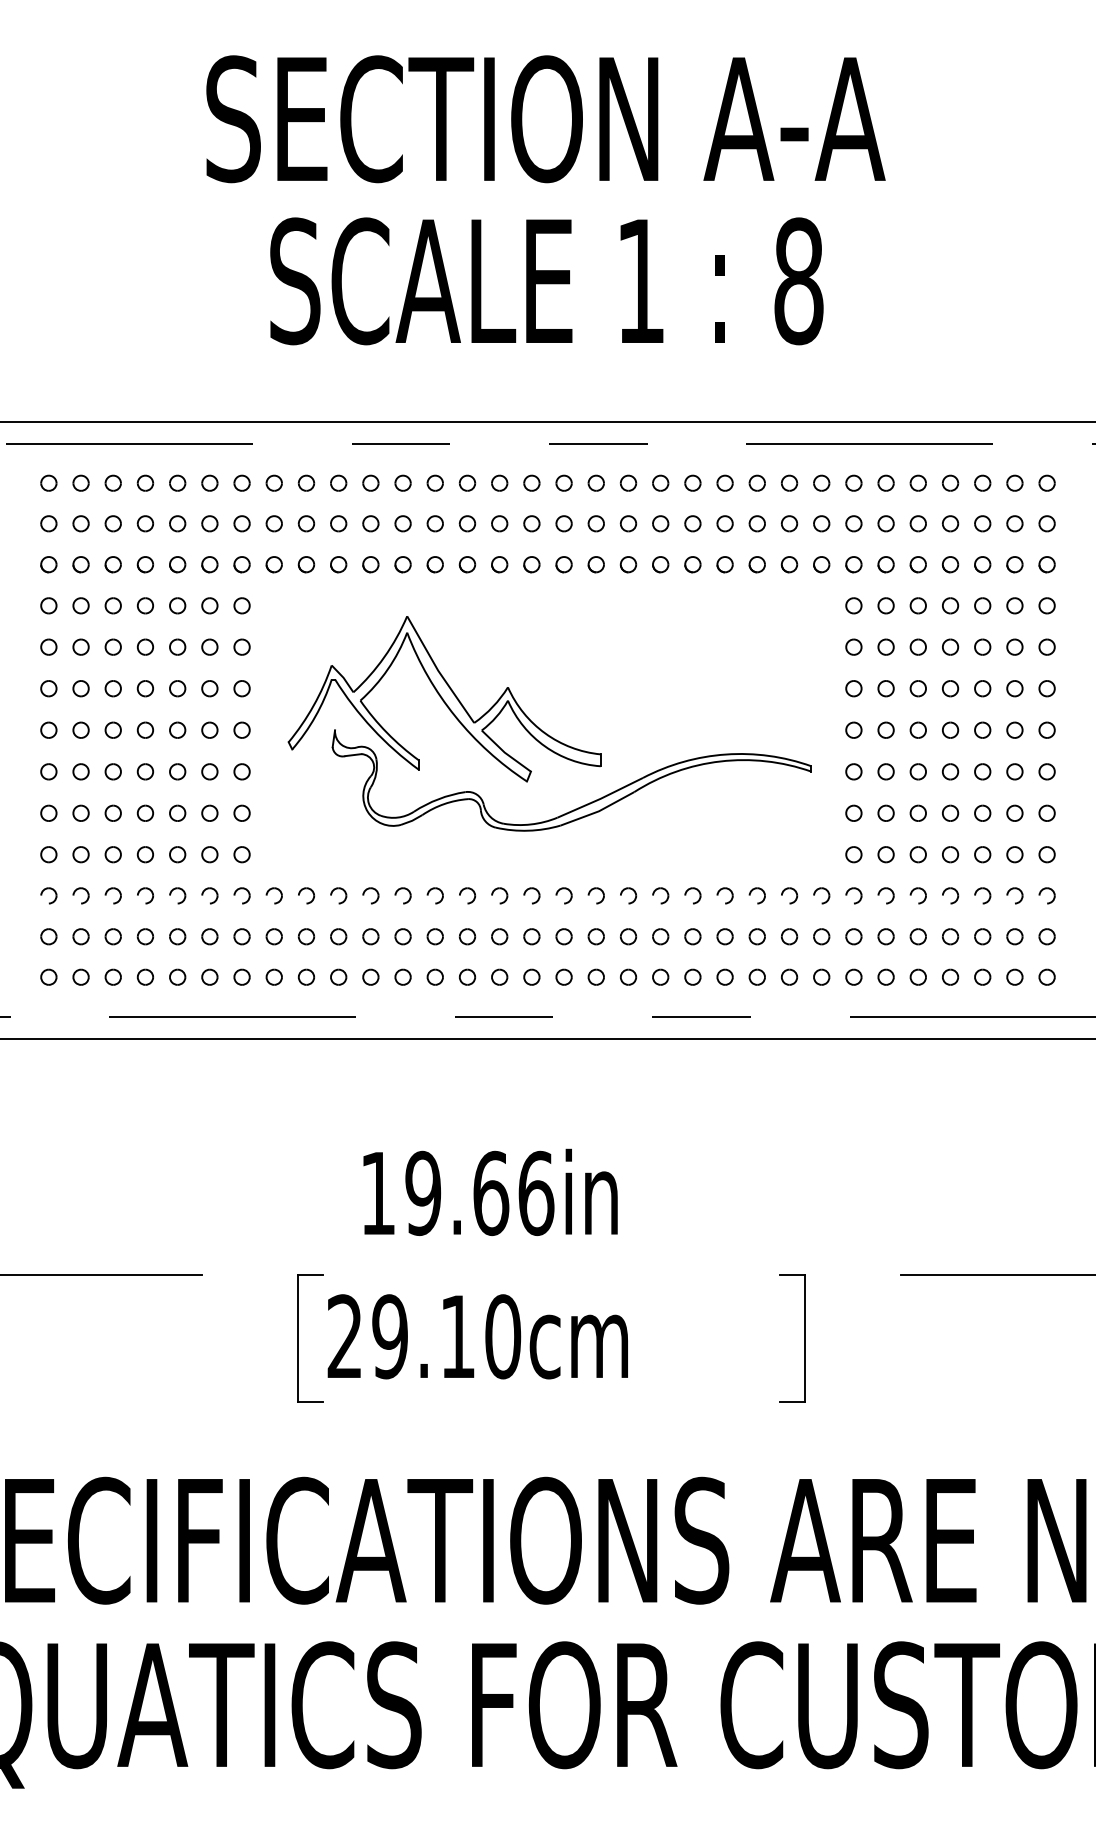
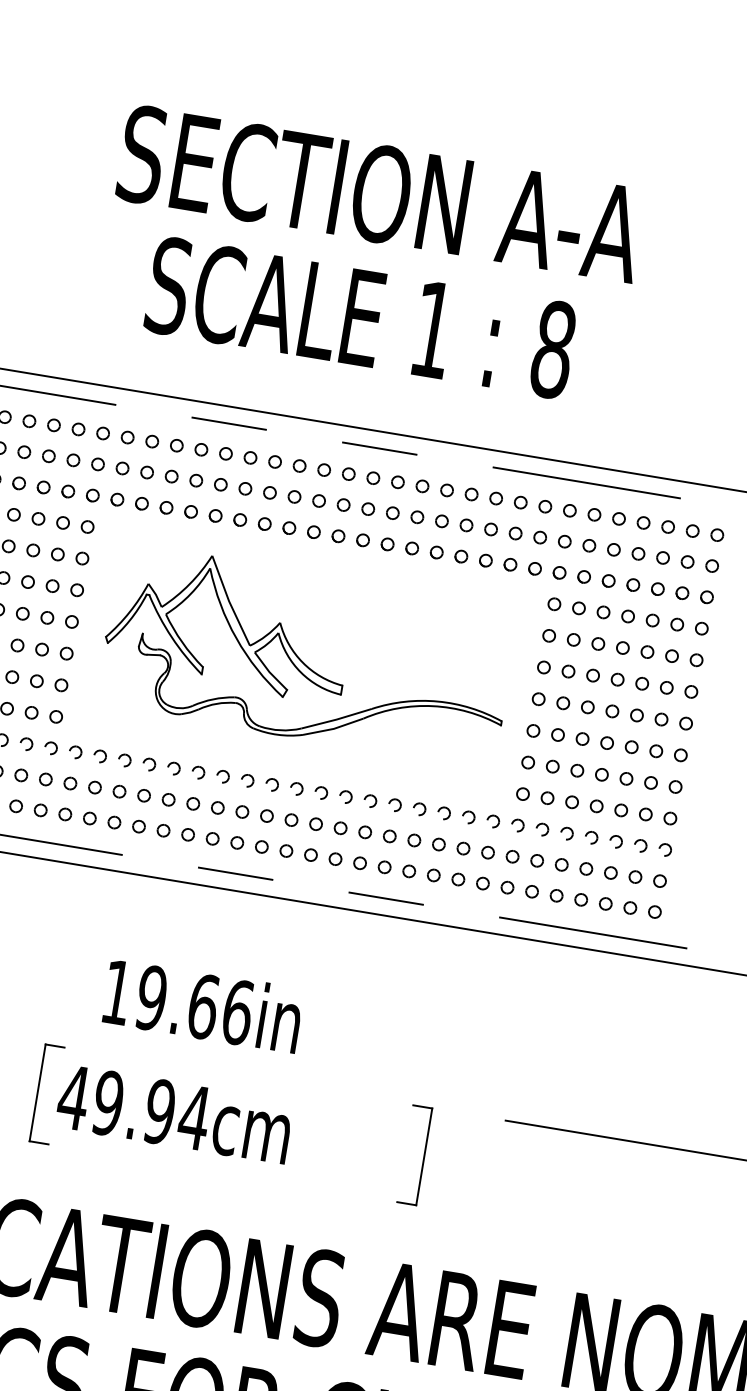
text: (423, 1336) -> (133, 1107), 29.10cm -> 49.94cm

